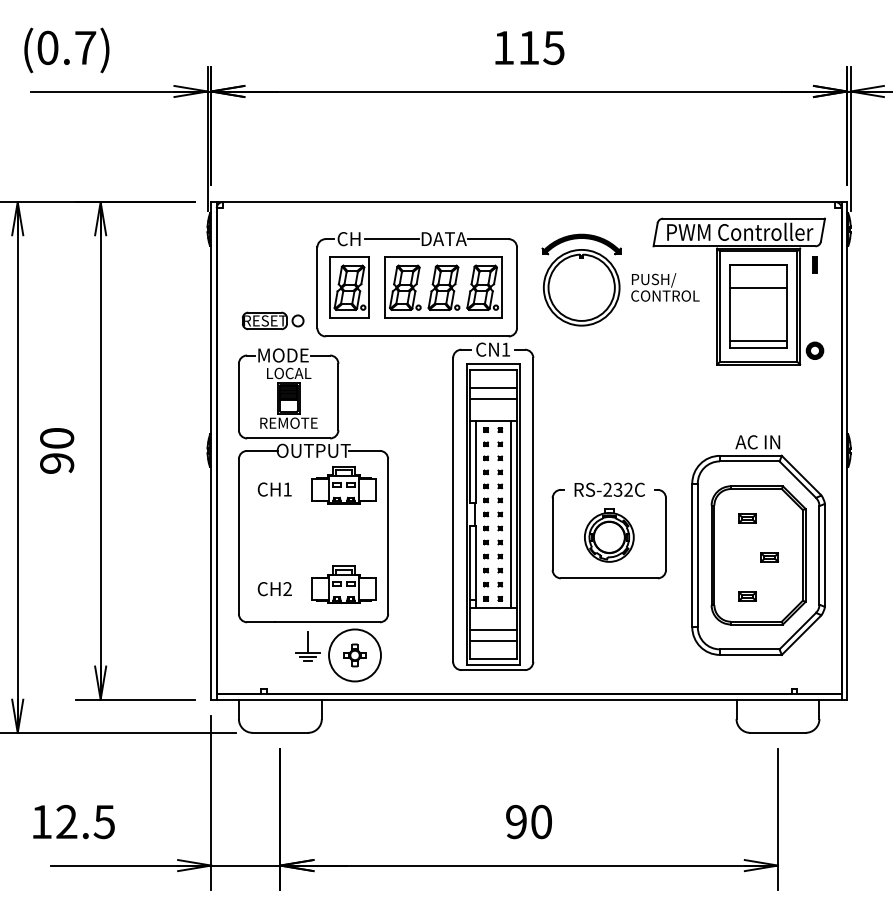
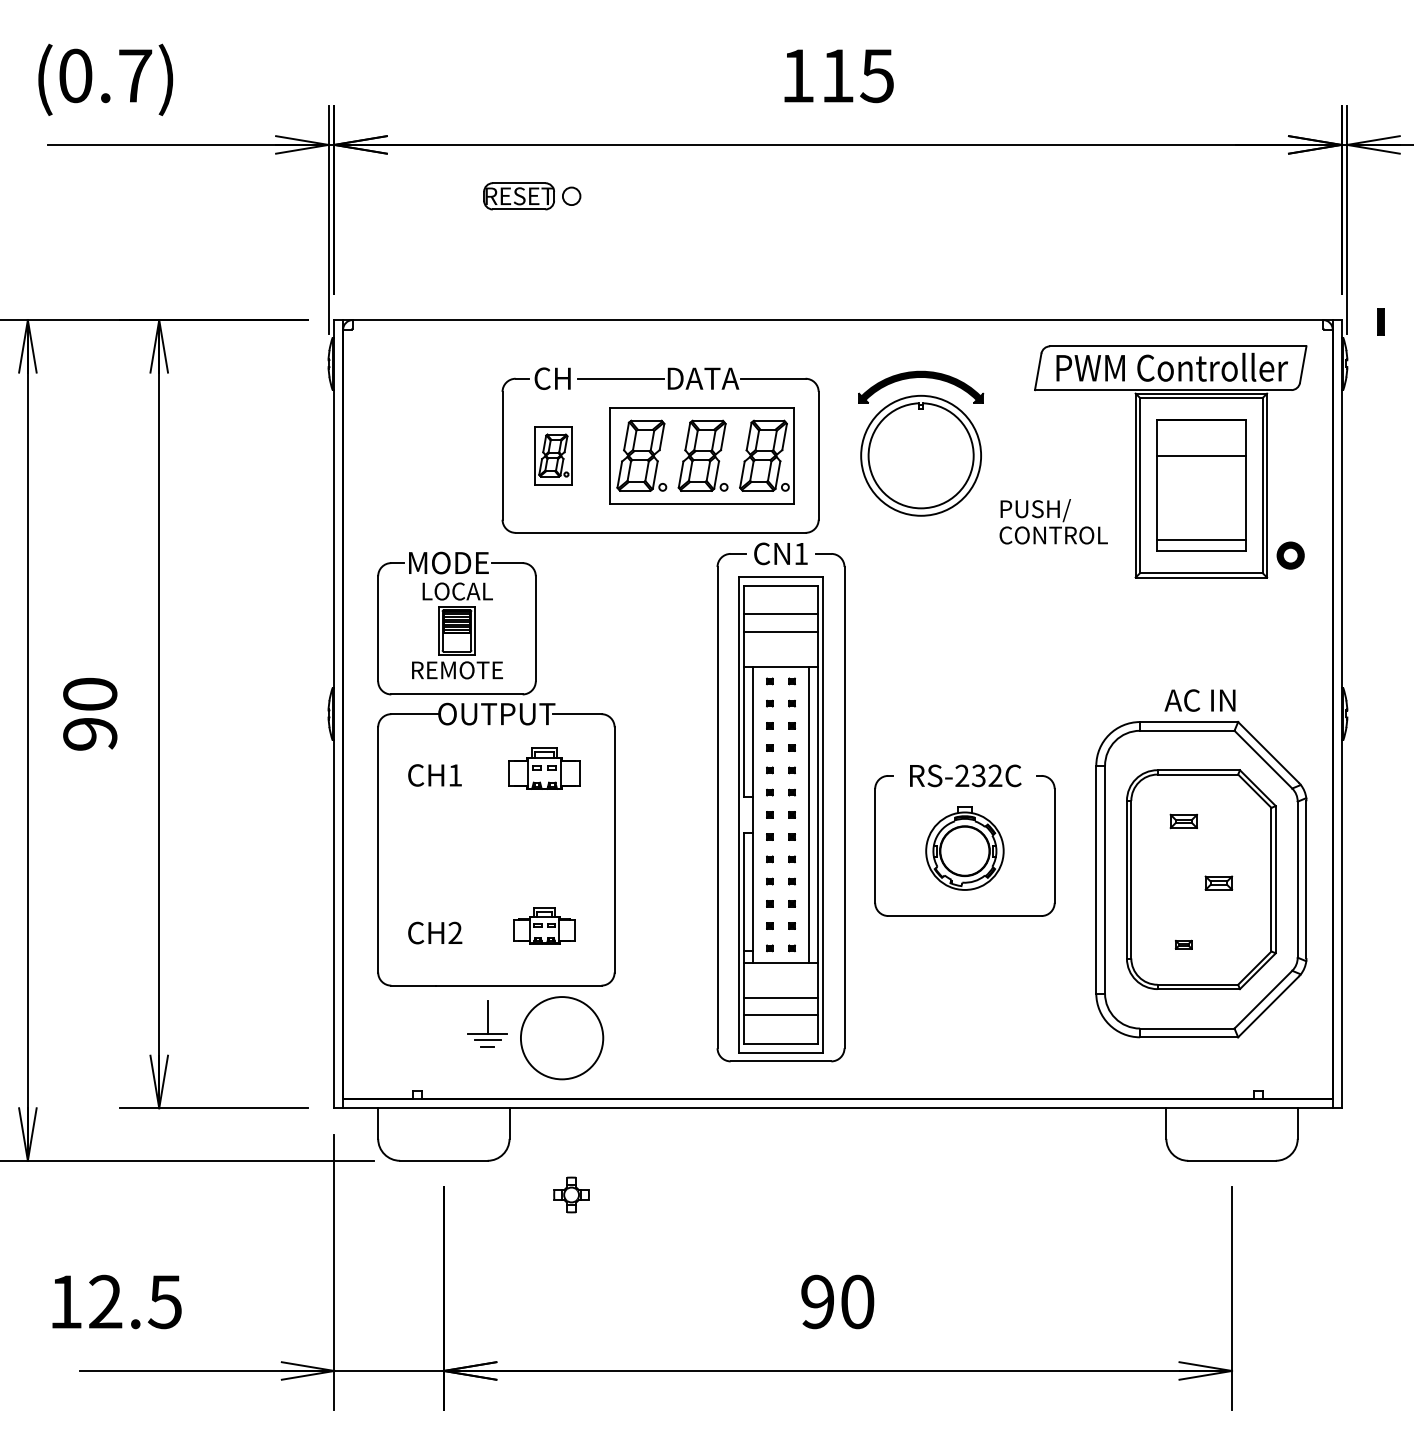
part: (814, 264) -> (1380, 320), moved
part: (349, 287) -> (553, 455), size x0.6
text: (665, 287) -> (1053, 521), moved
part: (272, 320) -> (531, 195), moved
part: (343, 485) -> (543, 768), size x0.7
part: (343, 584) -> (543, 925), size x0.6
part: (747, 596) -> (1183, 944), size x0.6
part: (354, 655) -> (570, 1195), moved

